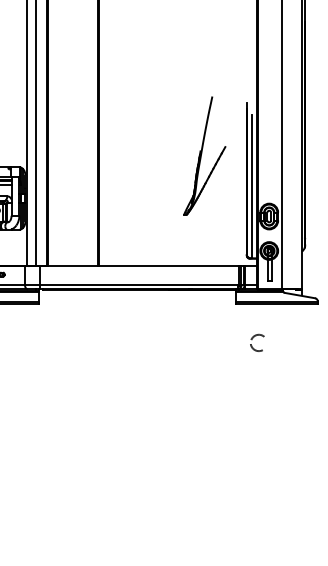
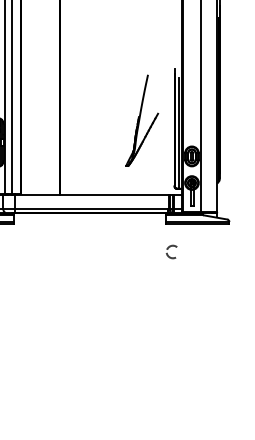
part: (205, 155) -> (142, 120), moved
arc: (253, 339) -> (168, 249), moved

